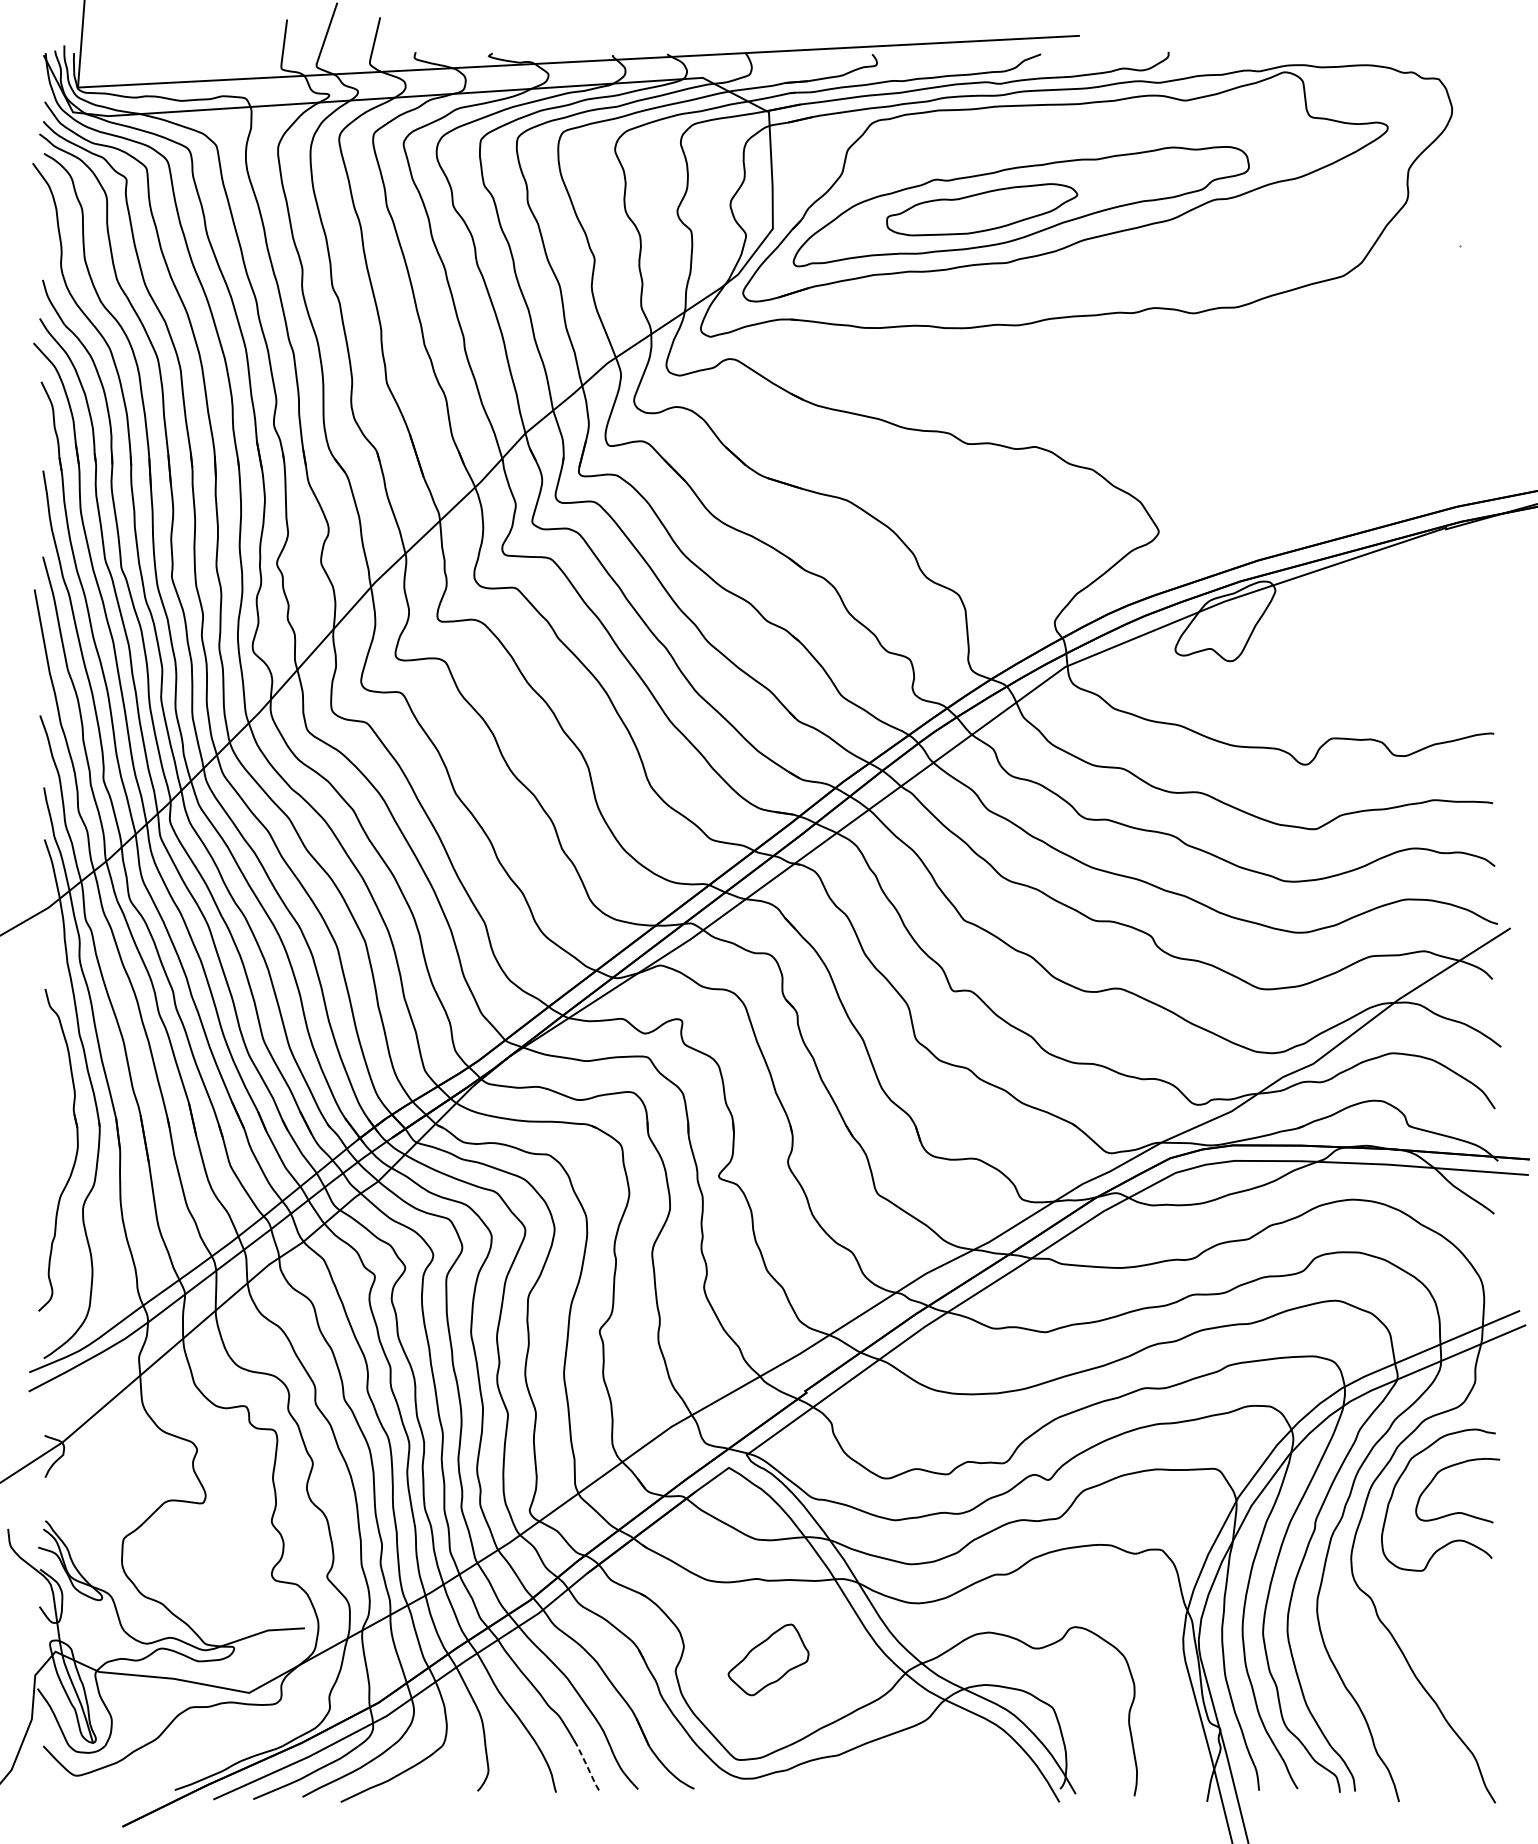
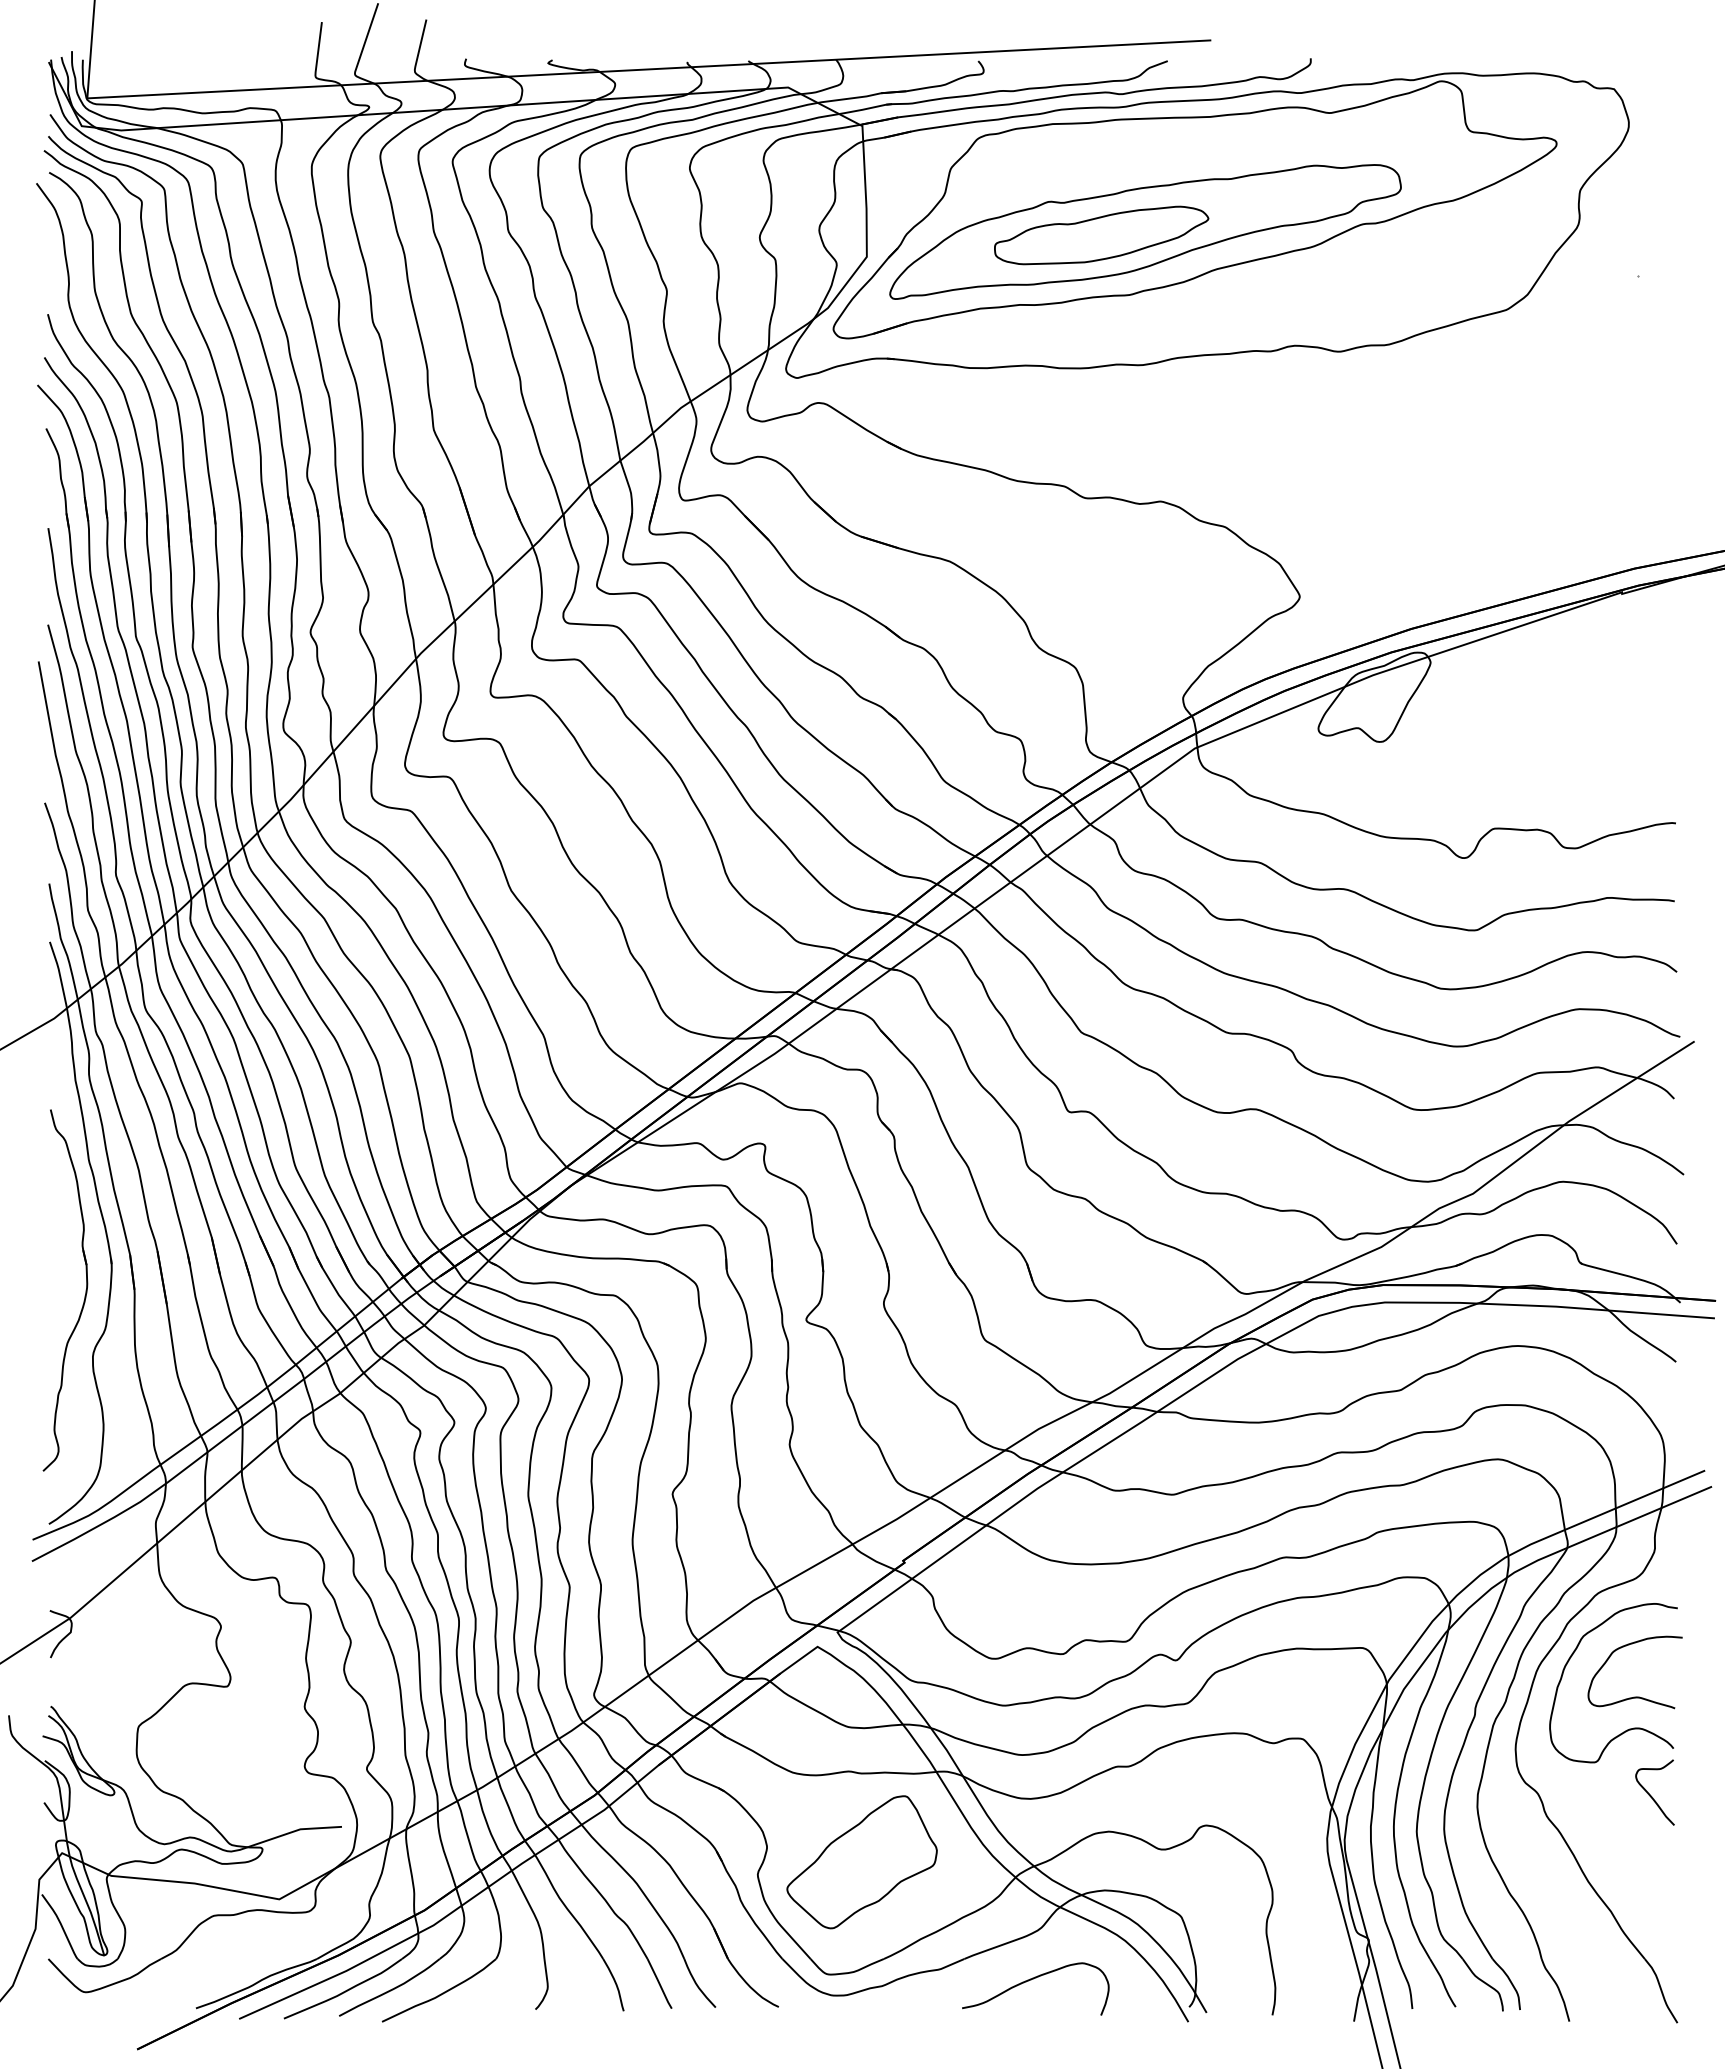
curve: (1472, 1600) -> (1651, 1795), added
part: (768, 1660) -> (861, 1862), size x1.67
curve: (919, 1765) -> (1031, 1980), added
line: (588, 1767) -> (659, 1983), dashed -> solid

